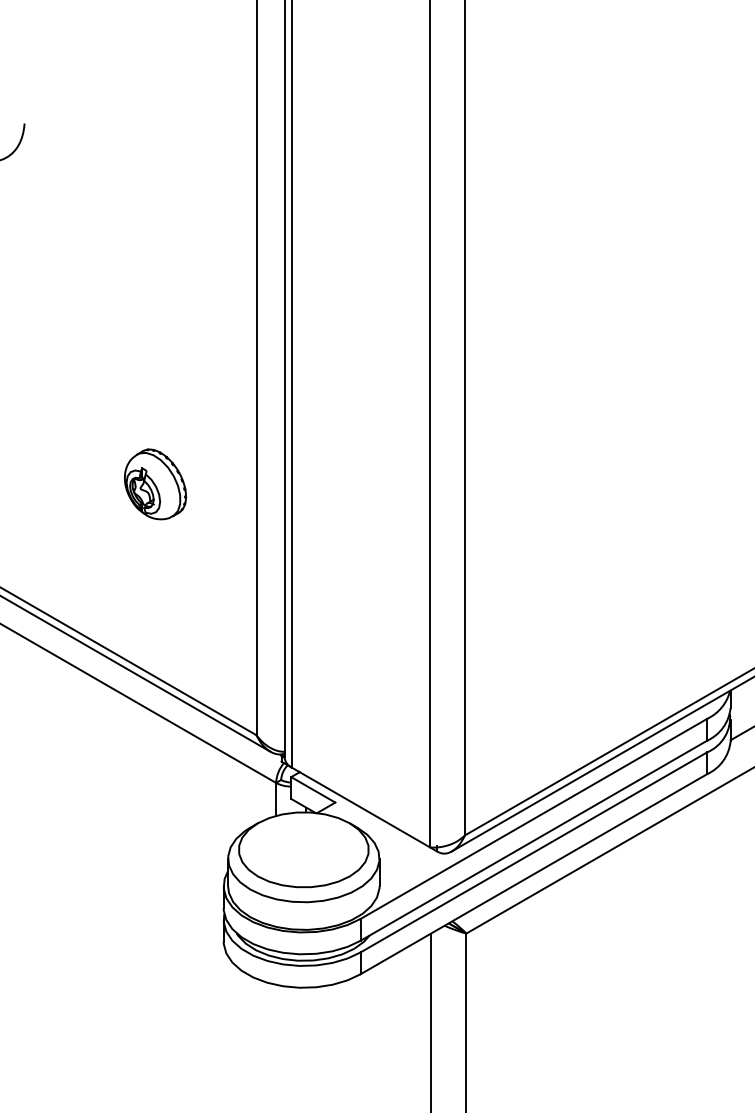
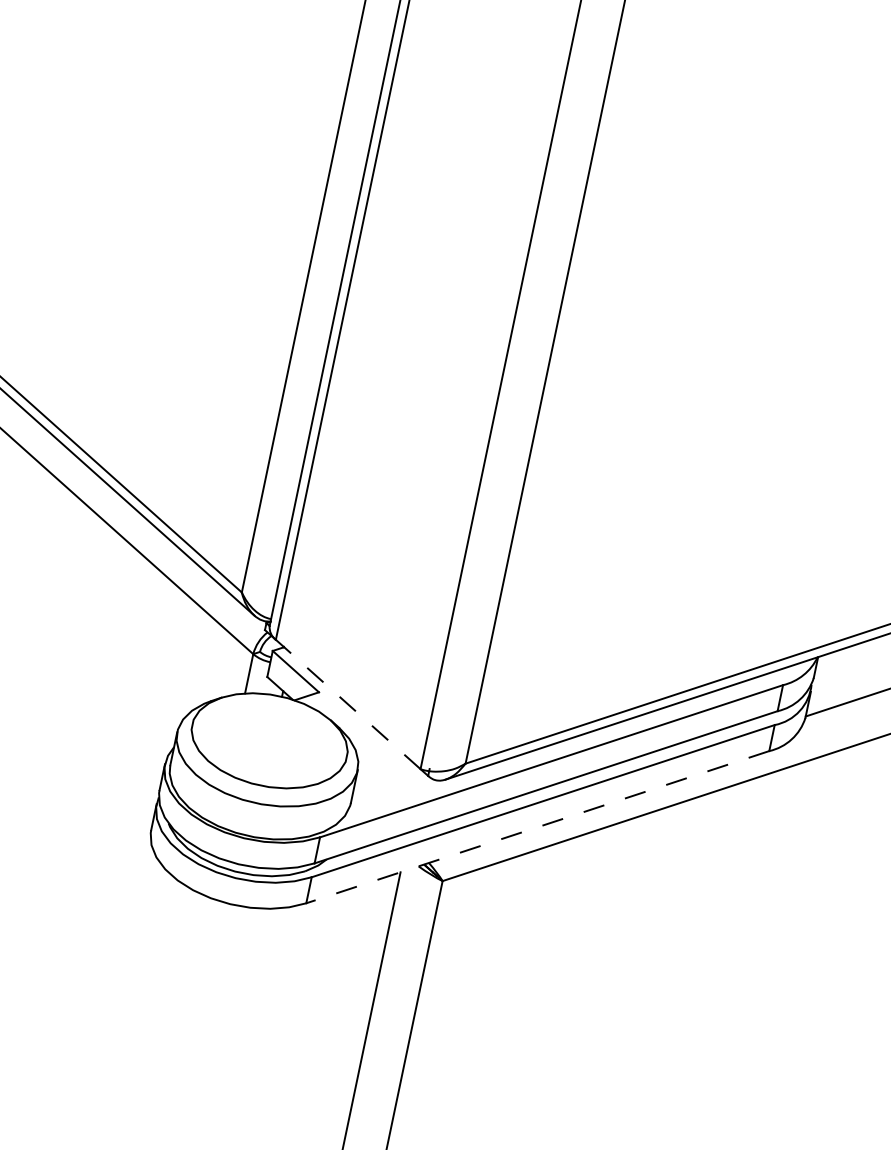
part: (155, 484) -> (183, 268), removed
line: (360, 807) -> (347, 704), solid -> dashed
line: (533, 874) -> (537, 827), solid -> dashed

